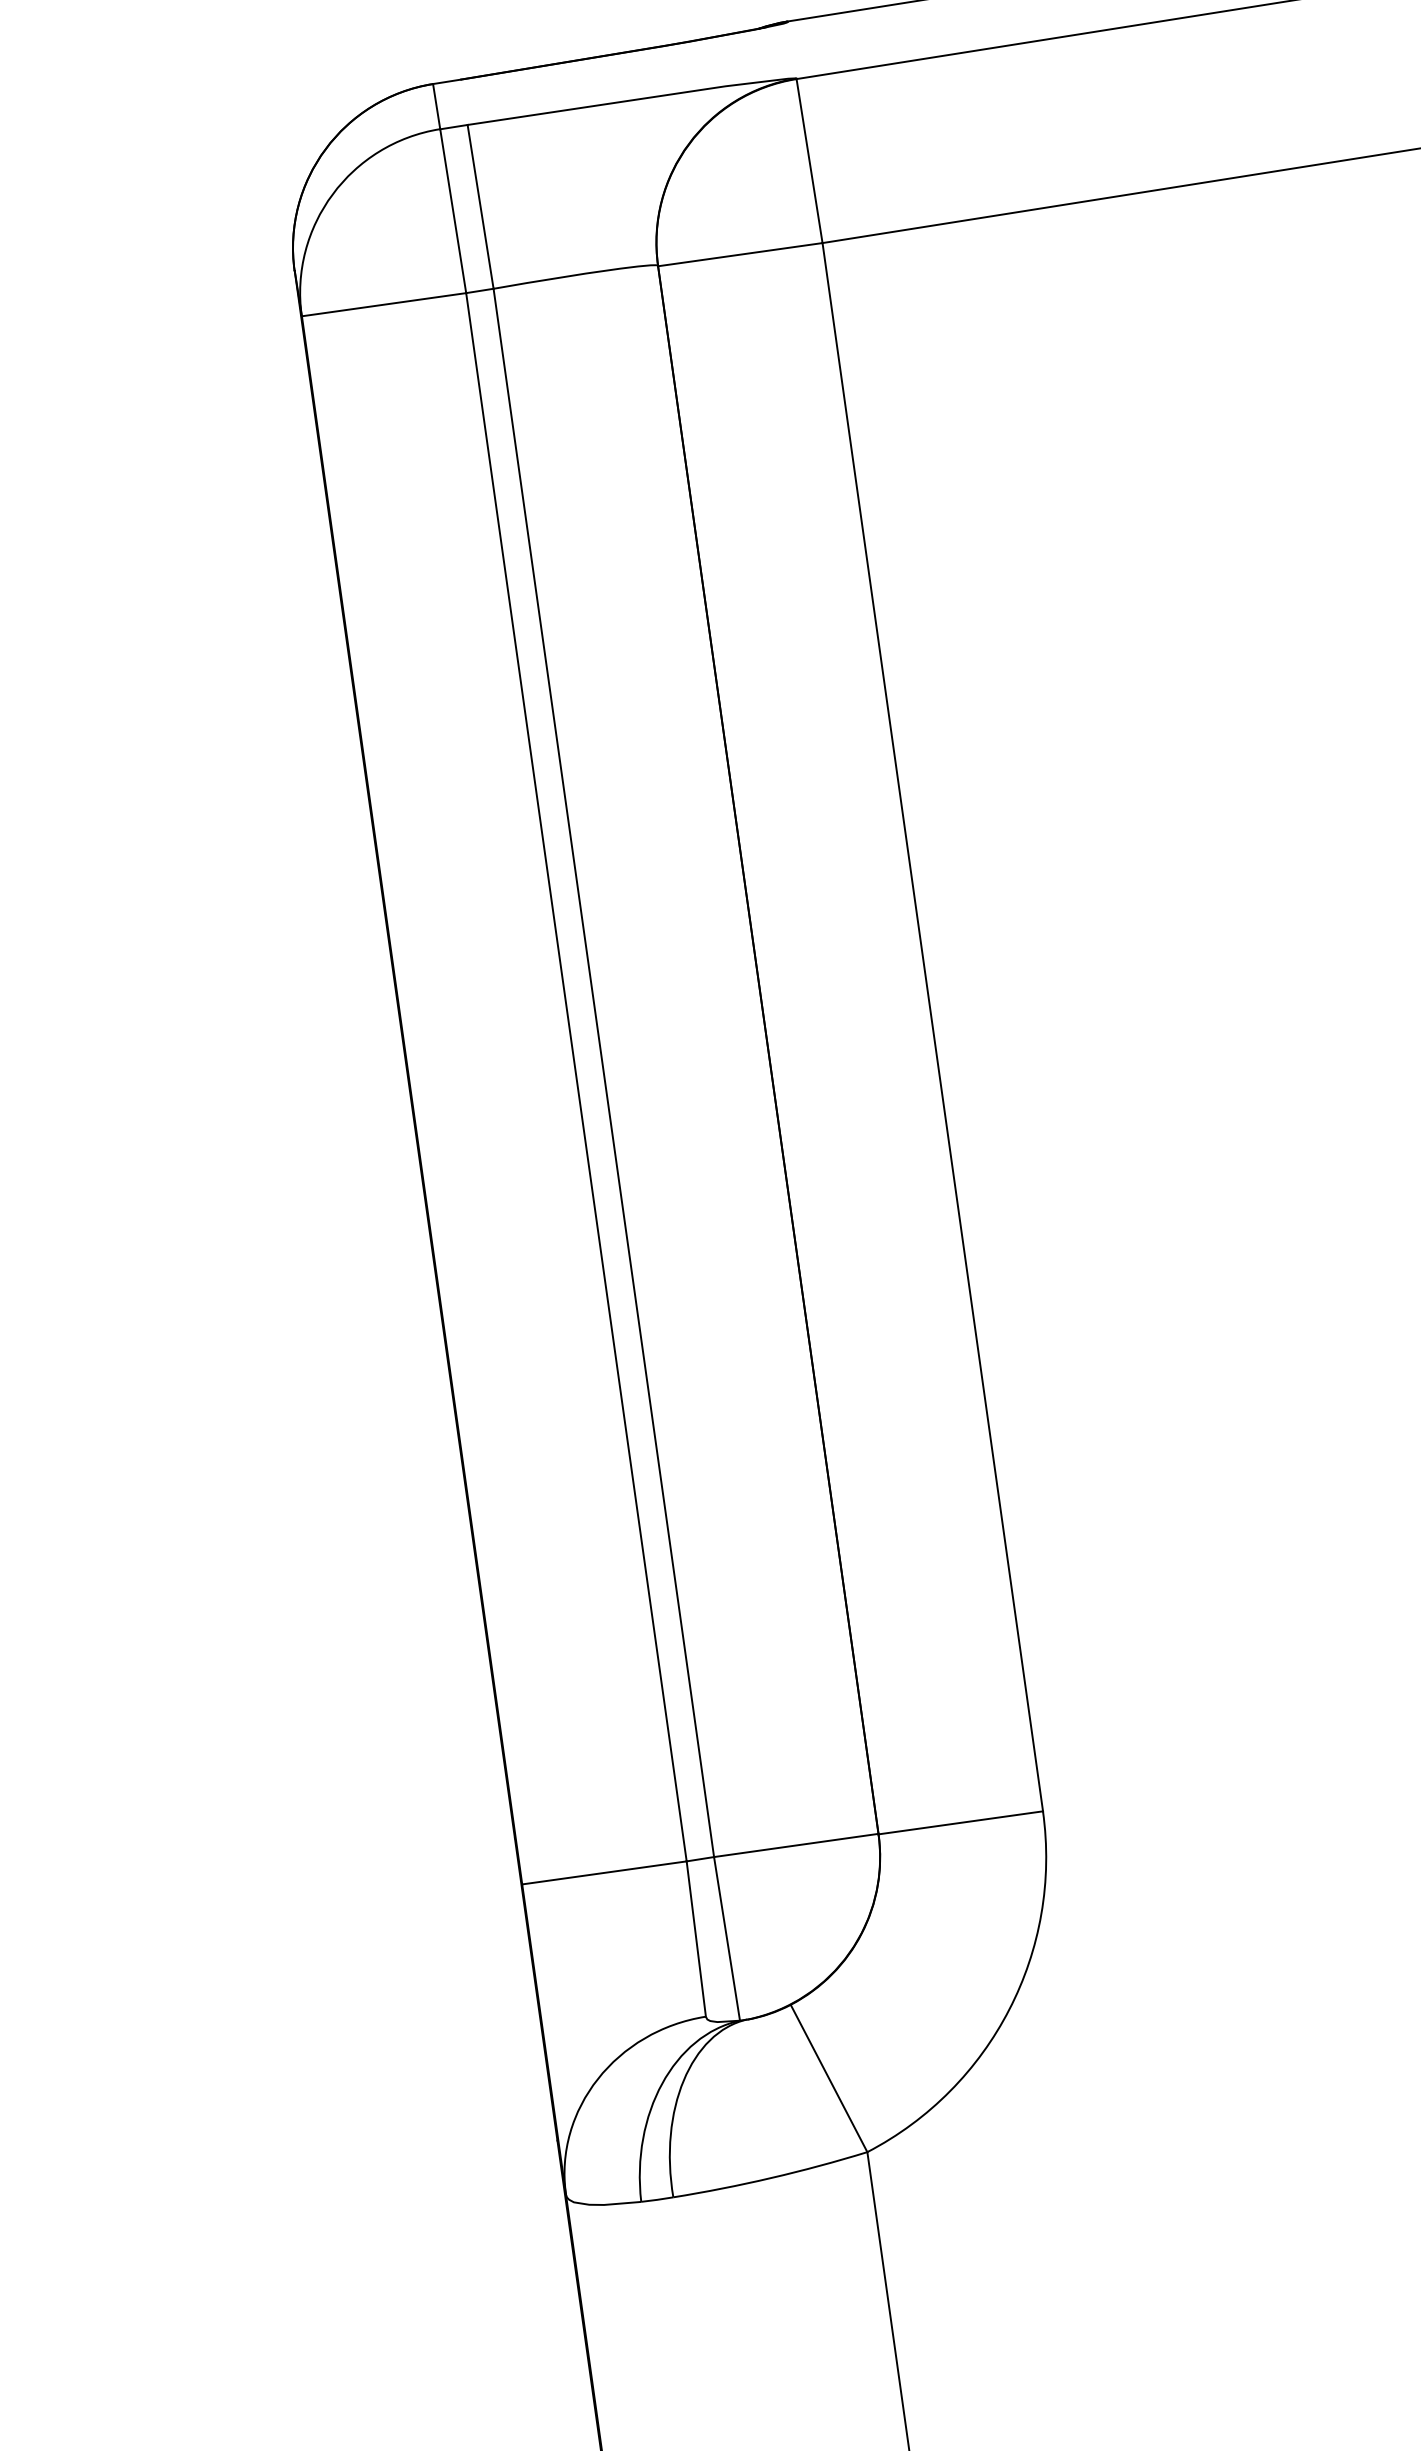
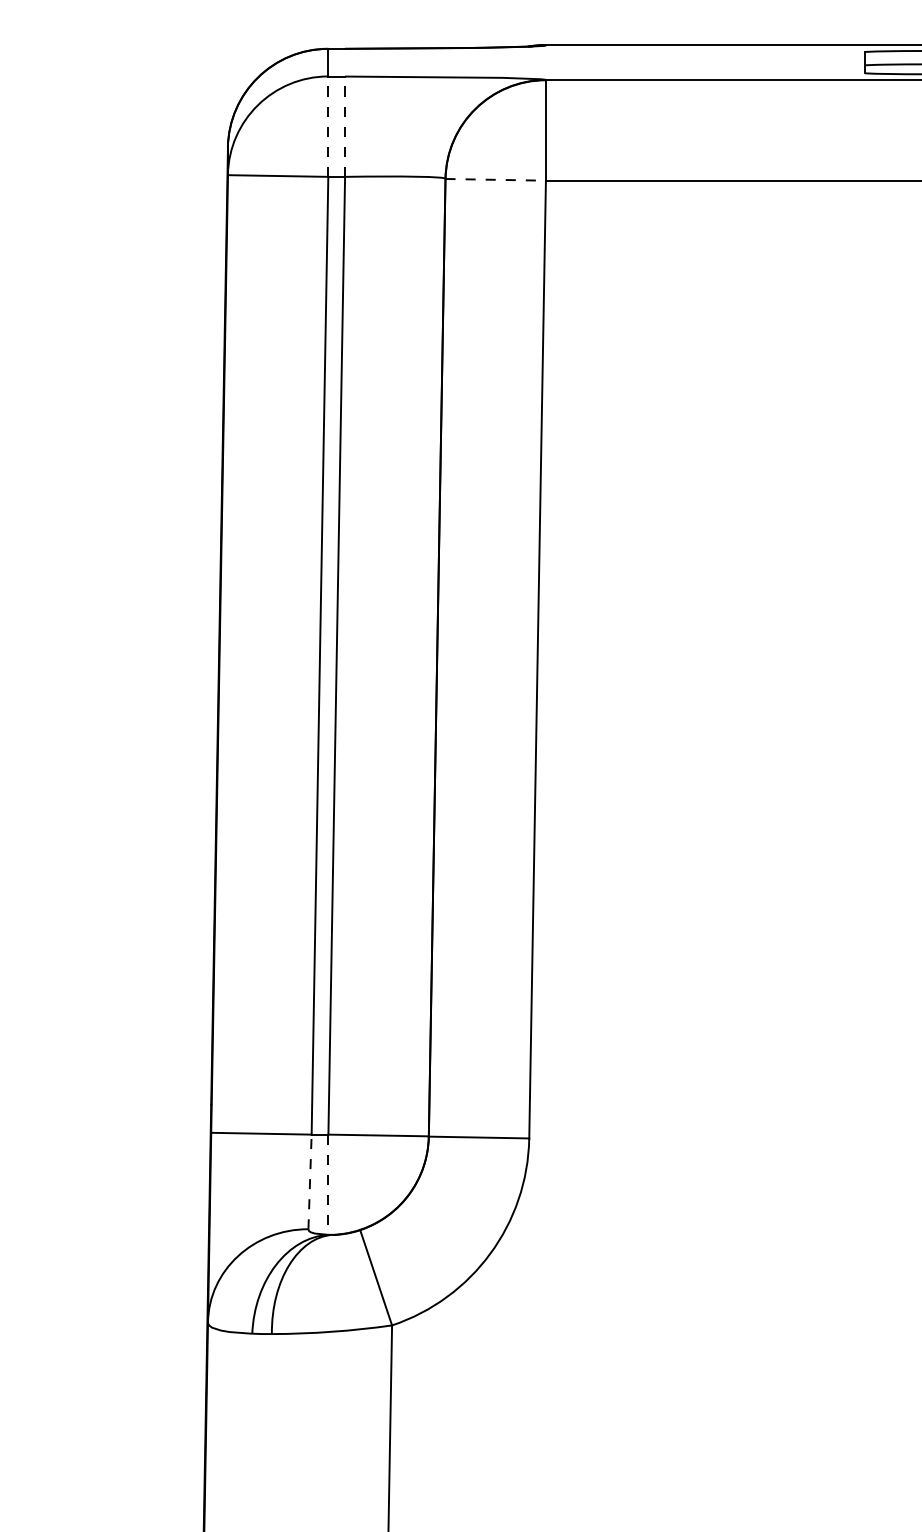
line: (481, 206) -> (345, 126), solid -> dashed
line: (453, 210) -> (328, 126), solid -> dashed
line: (741, 253) -> (496, 179), solid -> dashed
line: (696, 1938) -> (310, 1181), solid -> dashed
line: (727, 1940) -> (328, 1185), solid -> dashed

